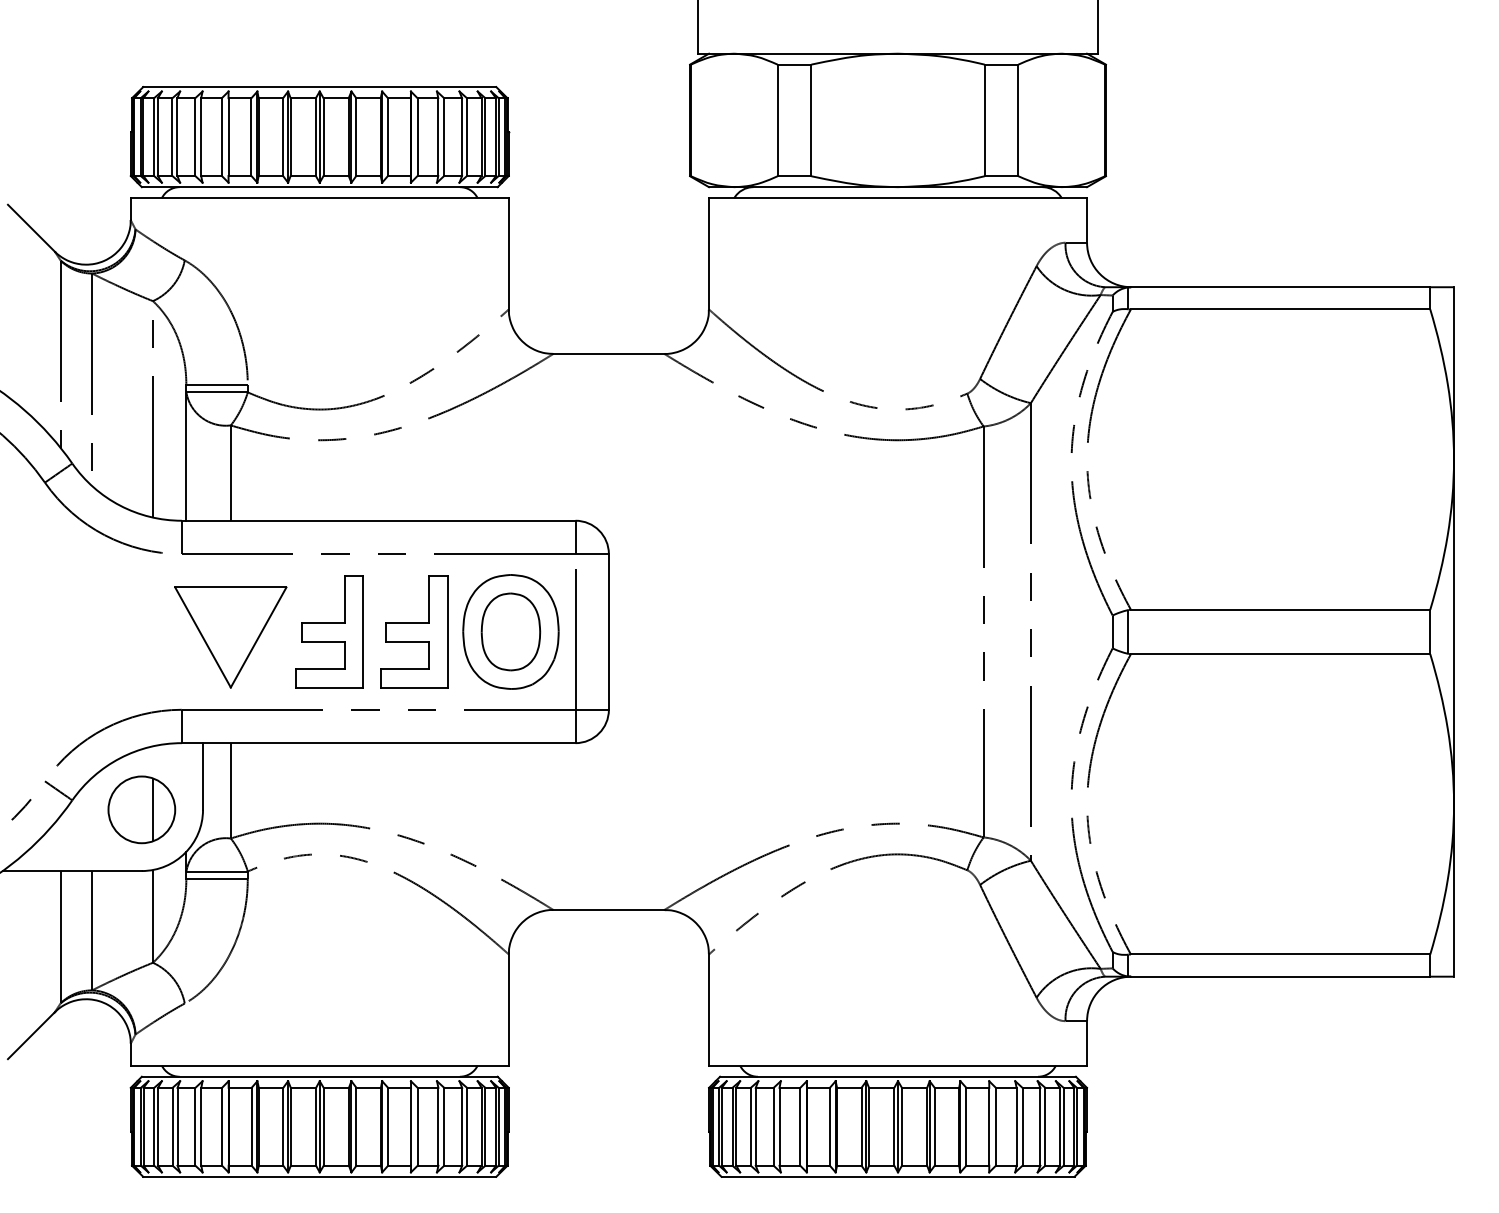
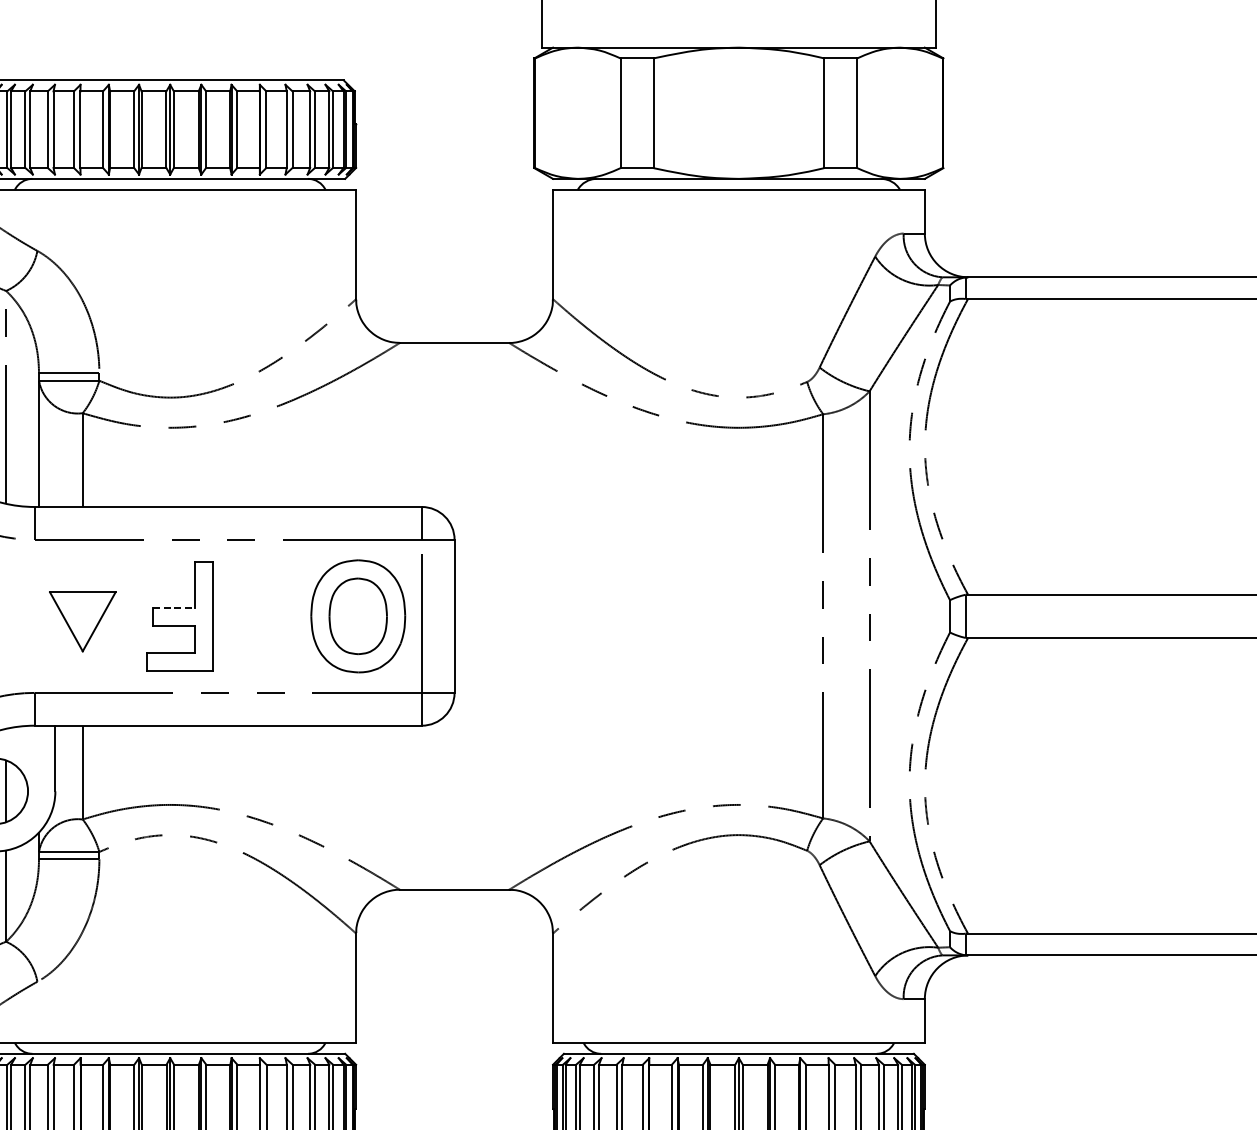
line: (324, 623) -> (174, 608), solid -> dashed
part: (414, 631) -> (263, 615), removed
part: (230, 637) -> (82, 621), size x0.6

